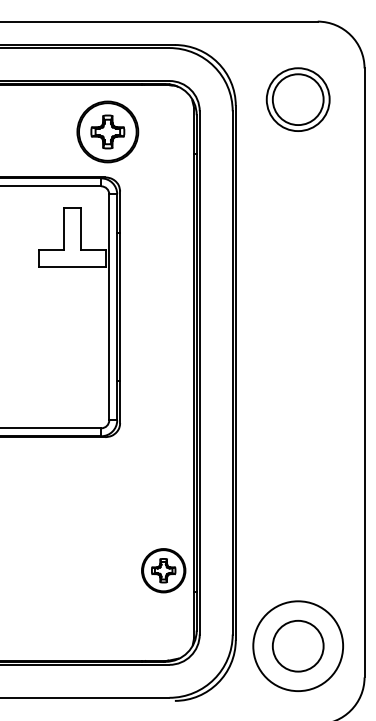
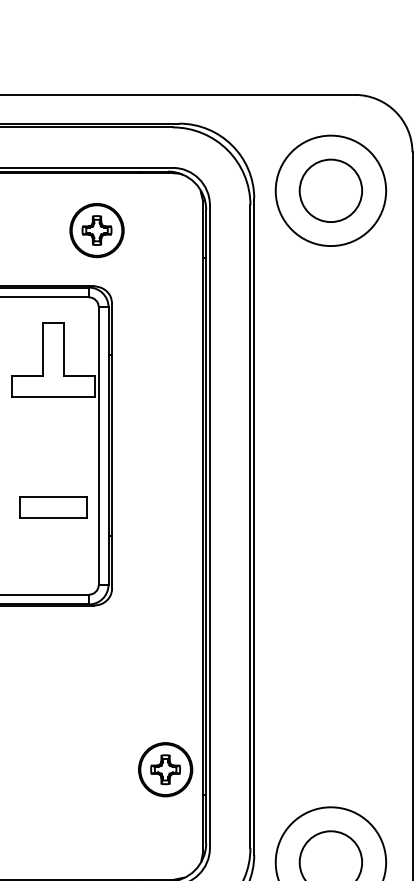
circle: (298, 99) -> (331, 190), size x1.43
part: (107, 131) -> (96, 229), size x0.71
part: (72, 357) -> (53, 507), added

